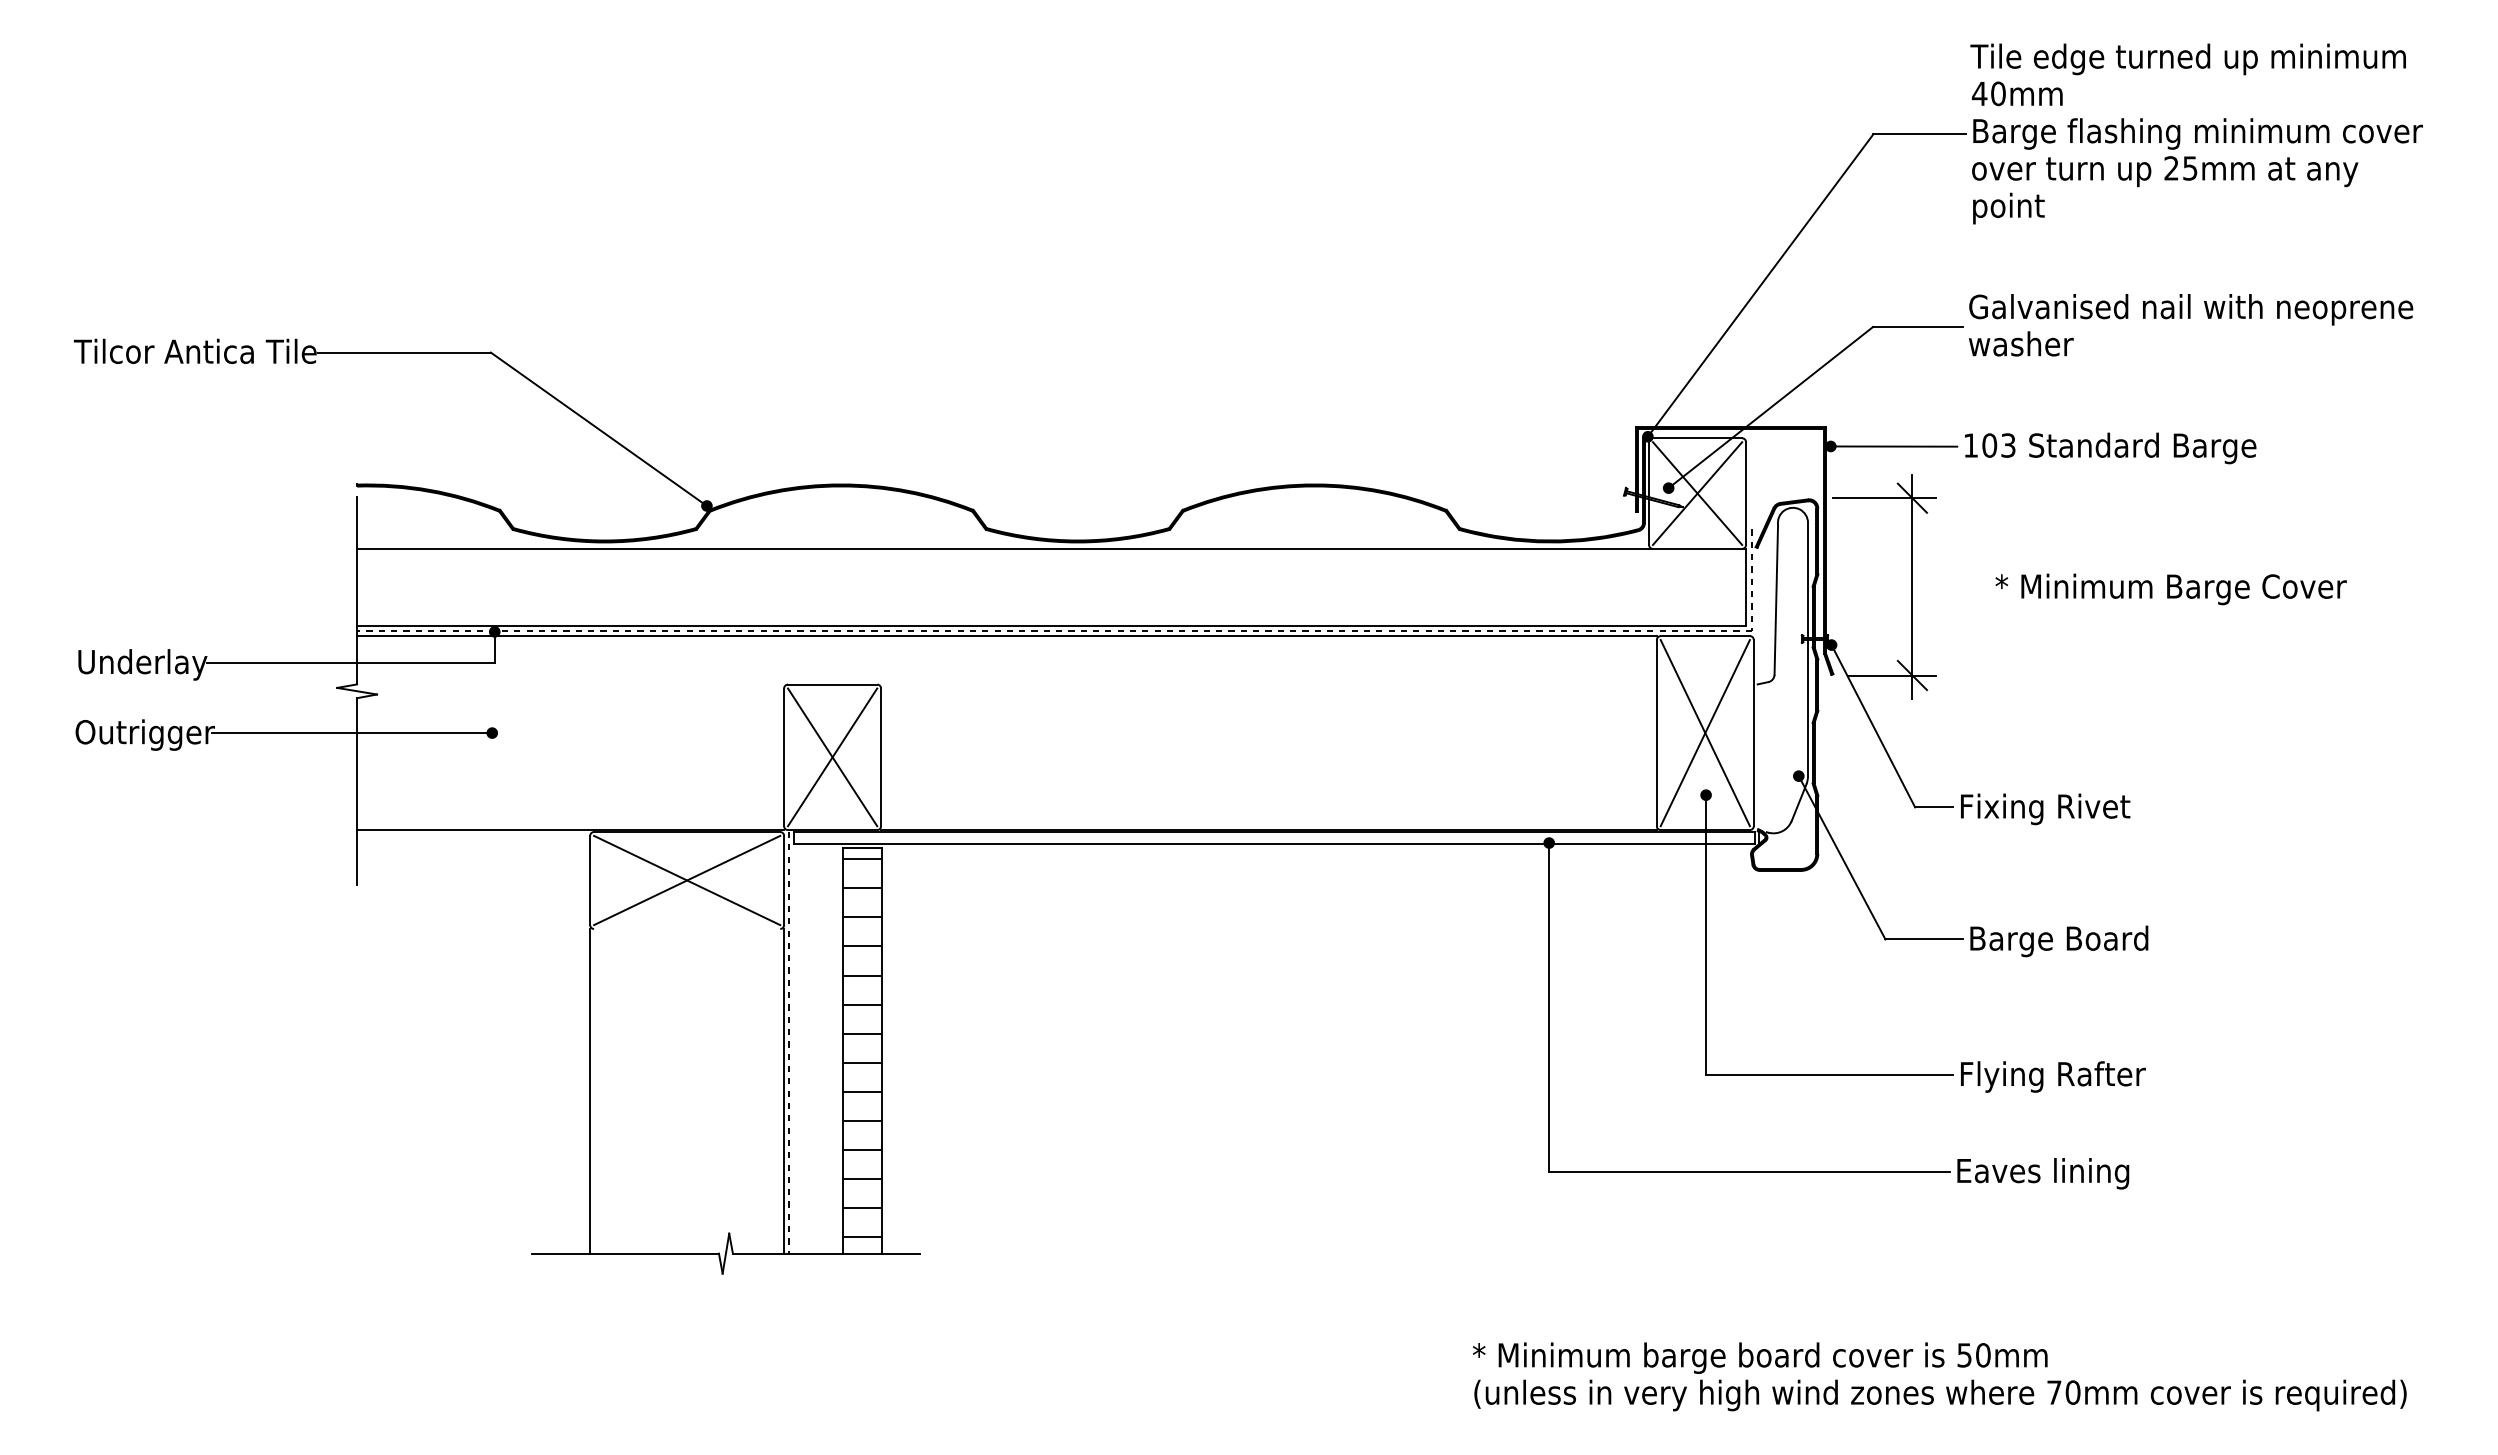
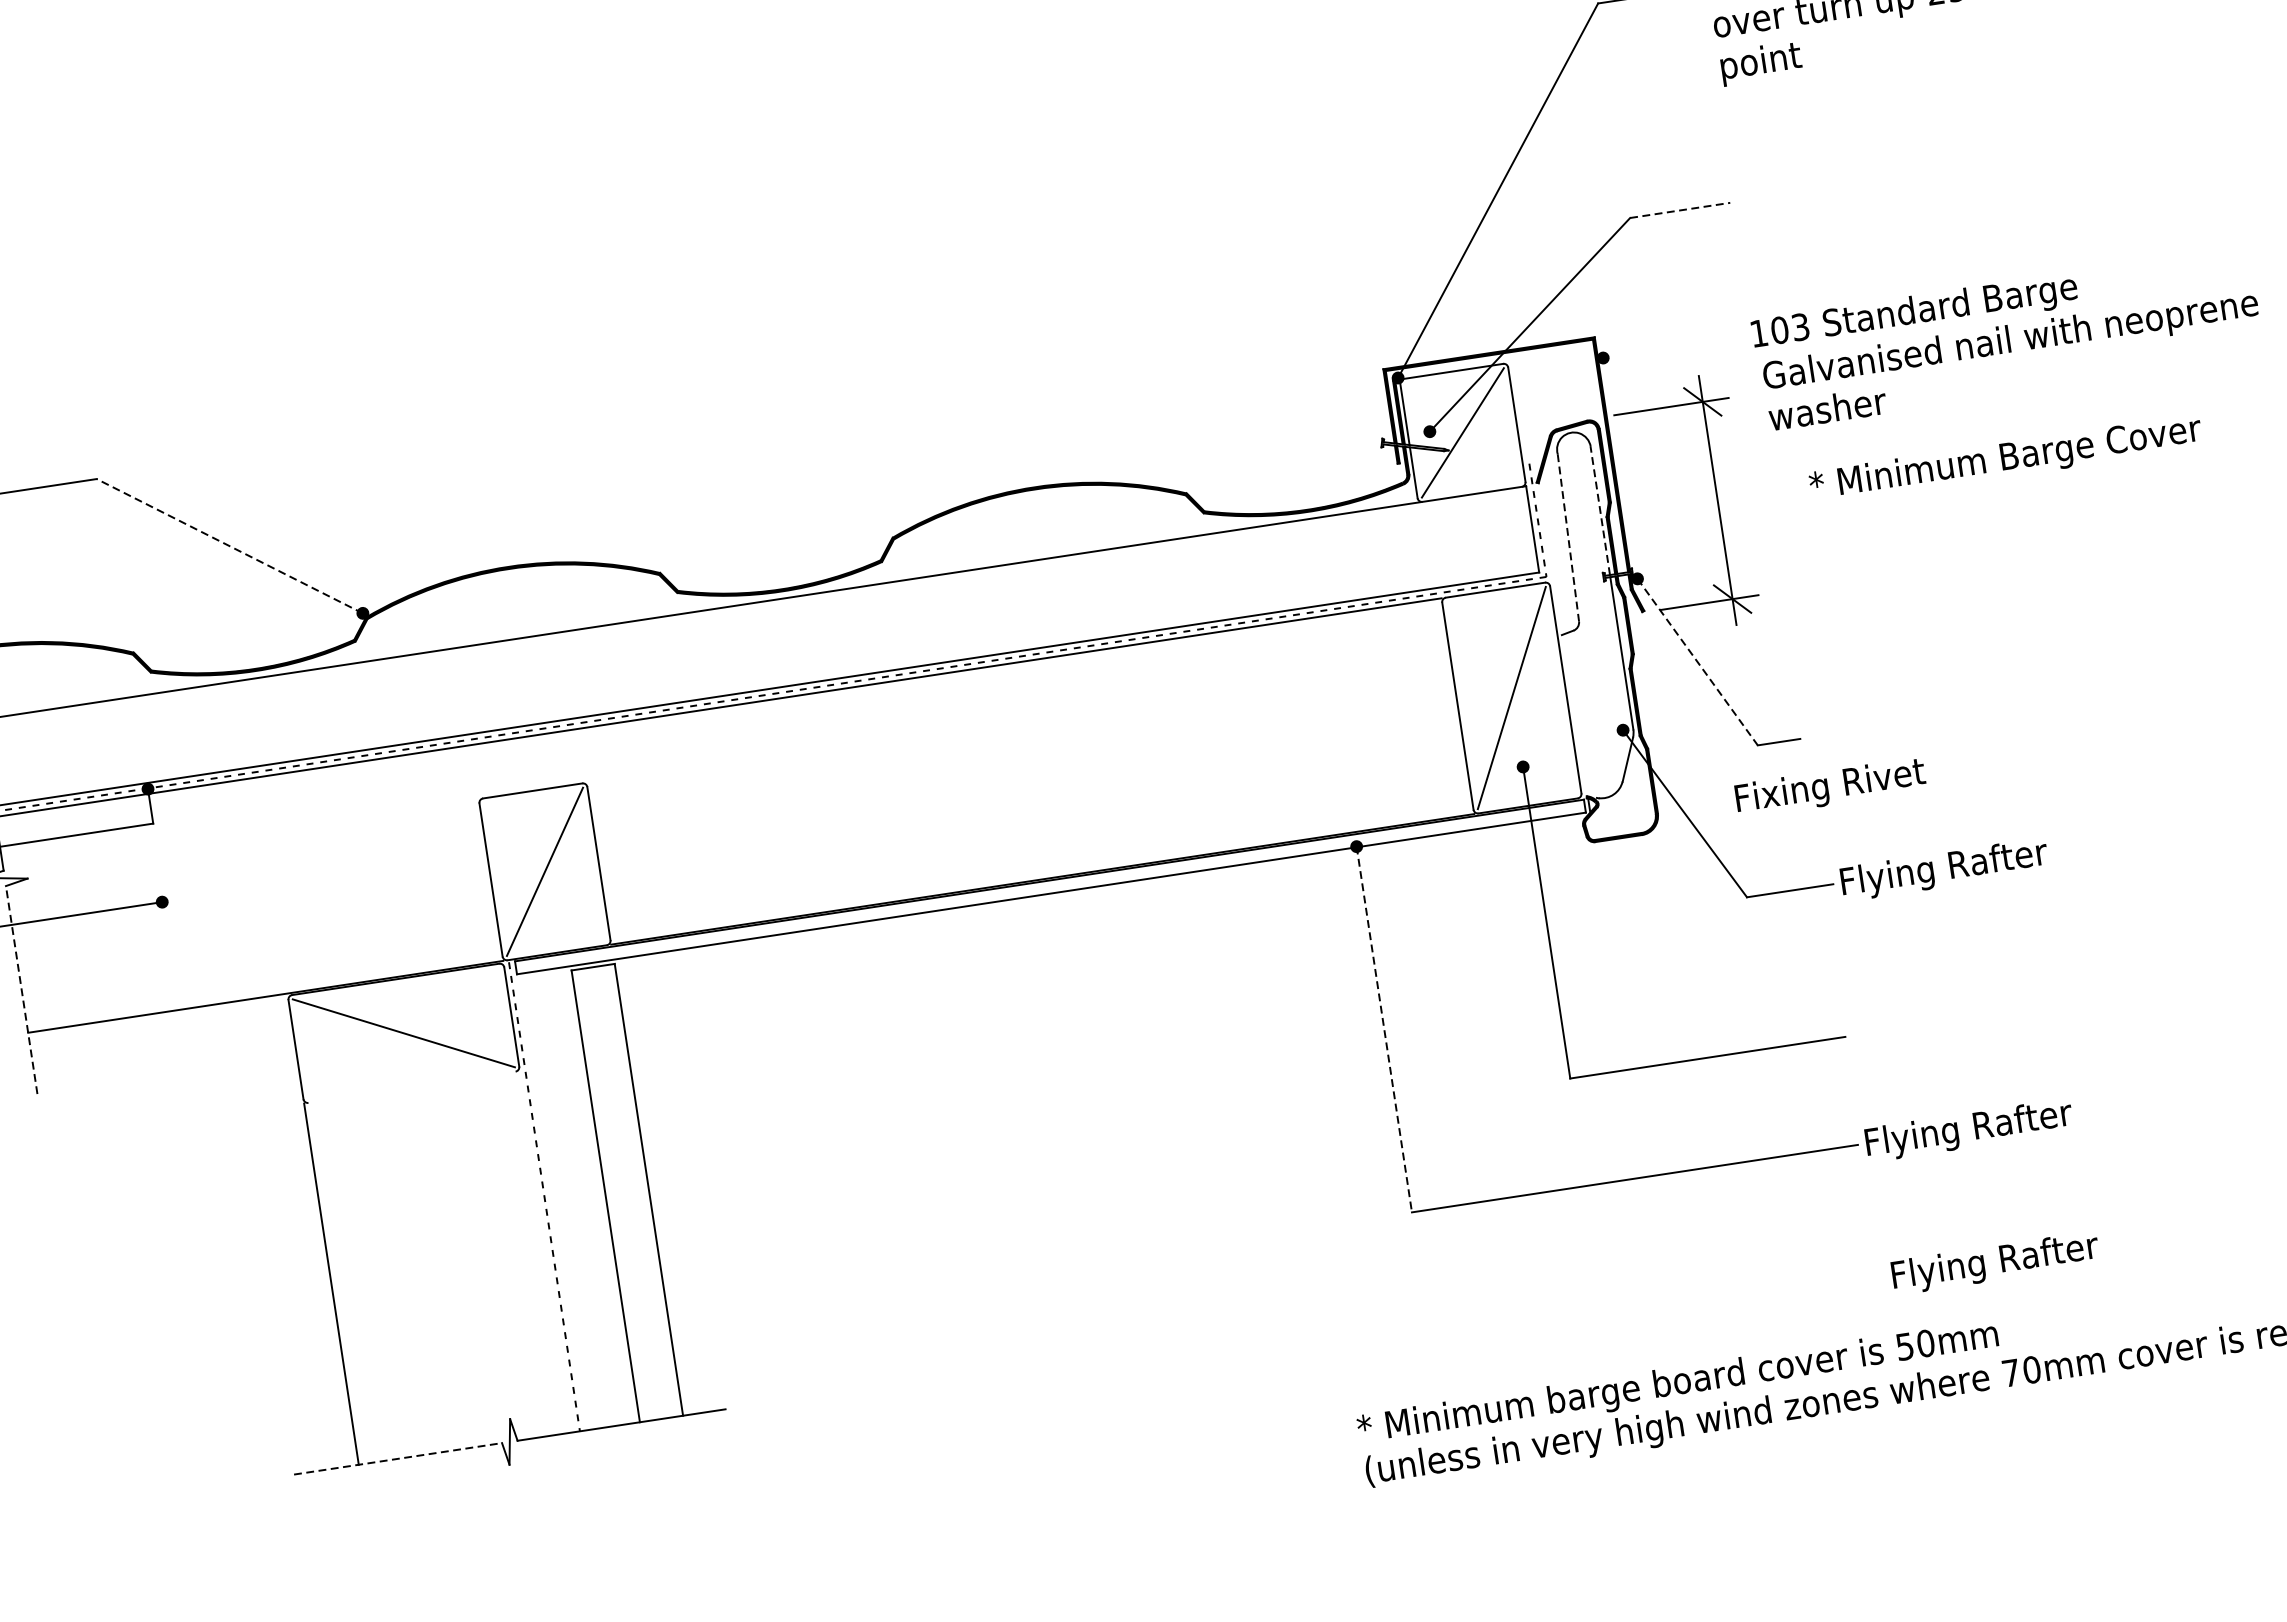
text: (2191, 325) -> (2013, 359), moved
line: (1918, 327) -> (1680, 210), solid -> dashed
line: (598, 429) -> (229, 546), solid -> dashed
line: (1893, 446) -> (1672, 347), removed
line: (1697, 493) -> (1462, 432), removed
line: (1807, 580) -> (1599, 511), solid -> dashed
line: (1776, 599) -> (1568, 537), solid -> dashed
line: (1873, 726) -> (1697, 662), solid -> dashed
line: (1704, 733) -> (1510, 698), removed
line: (832, 757) -> (544, 872), removed
line: (357, 791) -> (22, 989), solid -> dashed
text: (2045, 809) -> (1830, 787), moved
line: (687, 880) -> (404, 1033), removed
text: (2064, 941) -> (1946, 869), Barge Board -> Flying Rafter
line: (1549, 1007) -> (1384, 1029), solid -> dashed
hatch: (861, 1048) -> (626, 1190), removed
text: (2053, 1076) -> (1995, 1262), moved
line: (784, 1090) -> (547, 1250), removed
text: (2051, 1173) -> (1971, 1129), Eaves lining -> Flying Rafter
line: (625, 1253) -> (398, 1458), solid -> dashed

